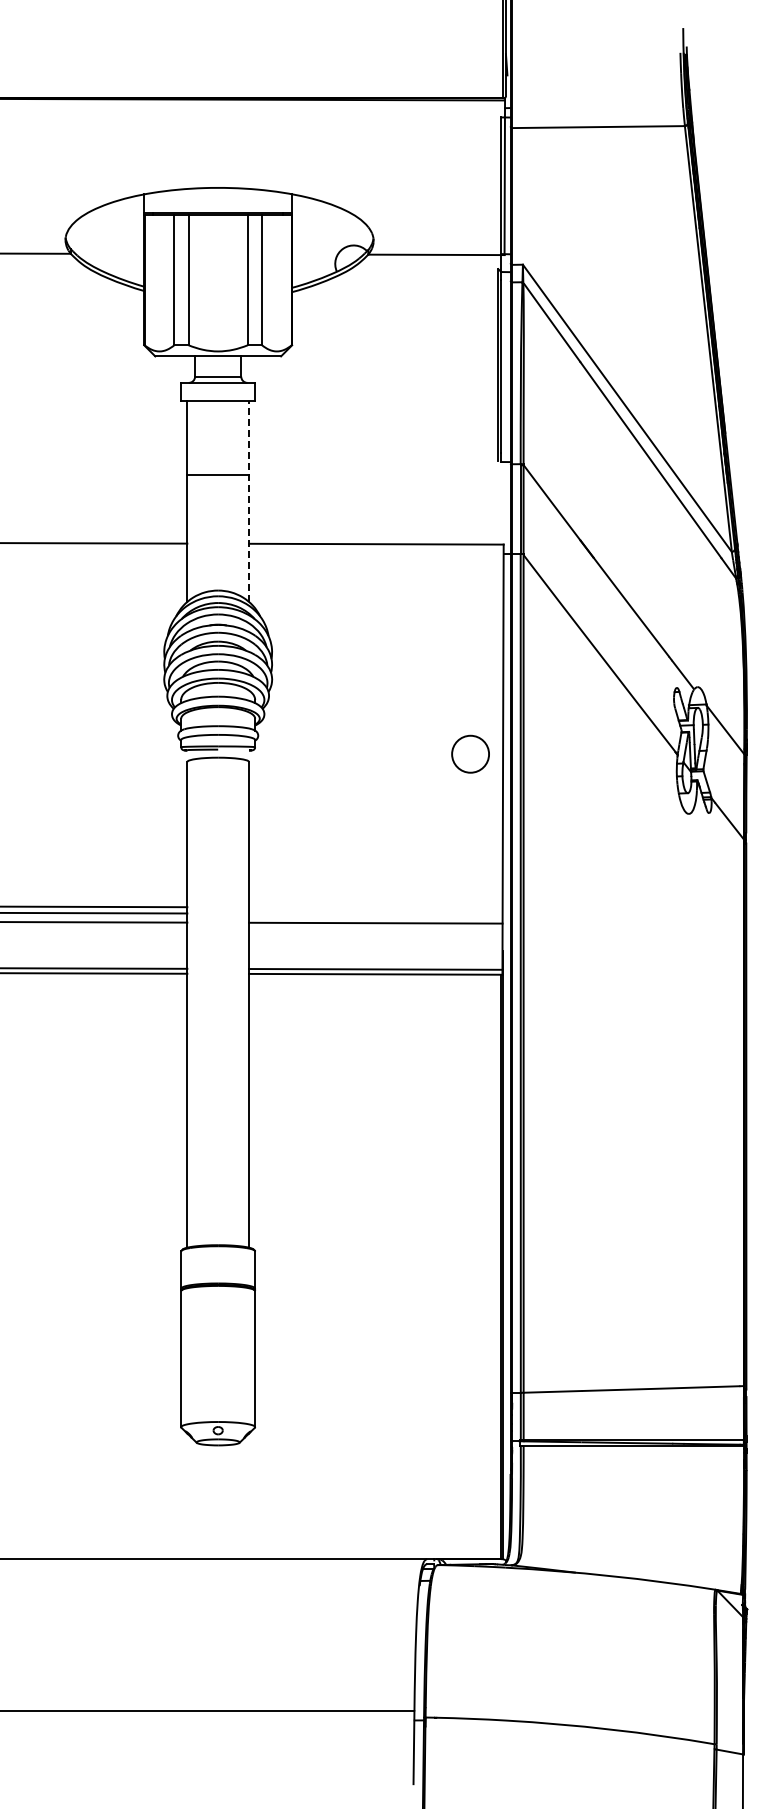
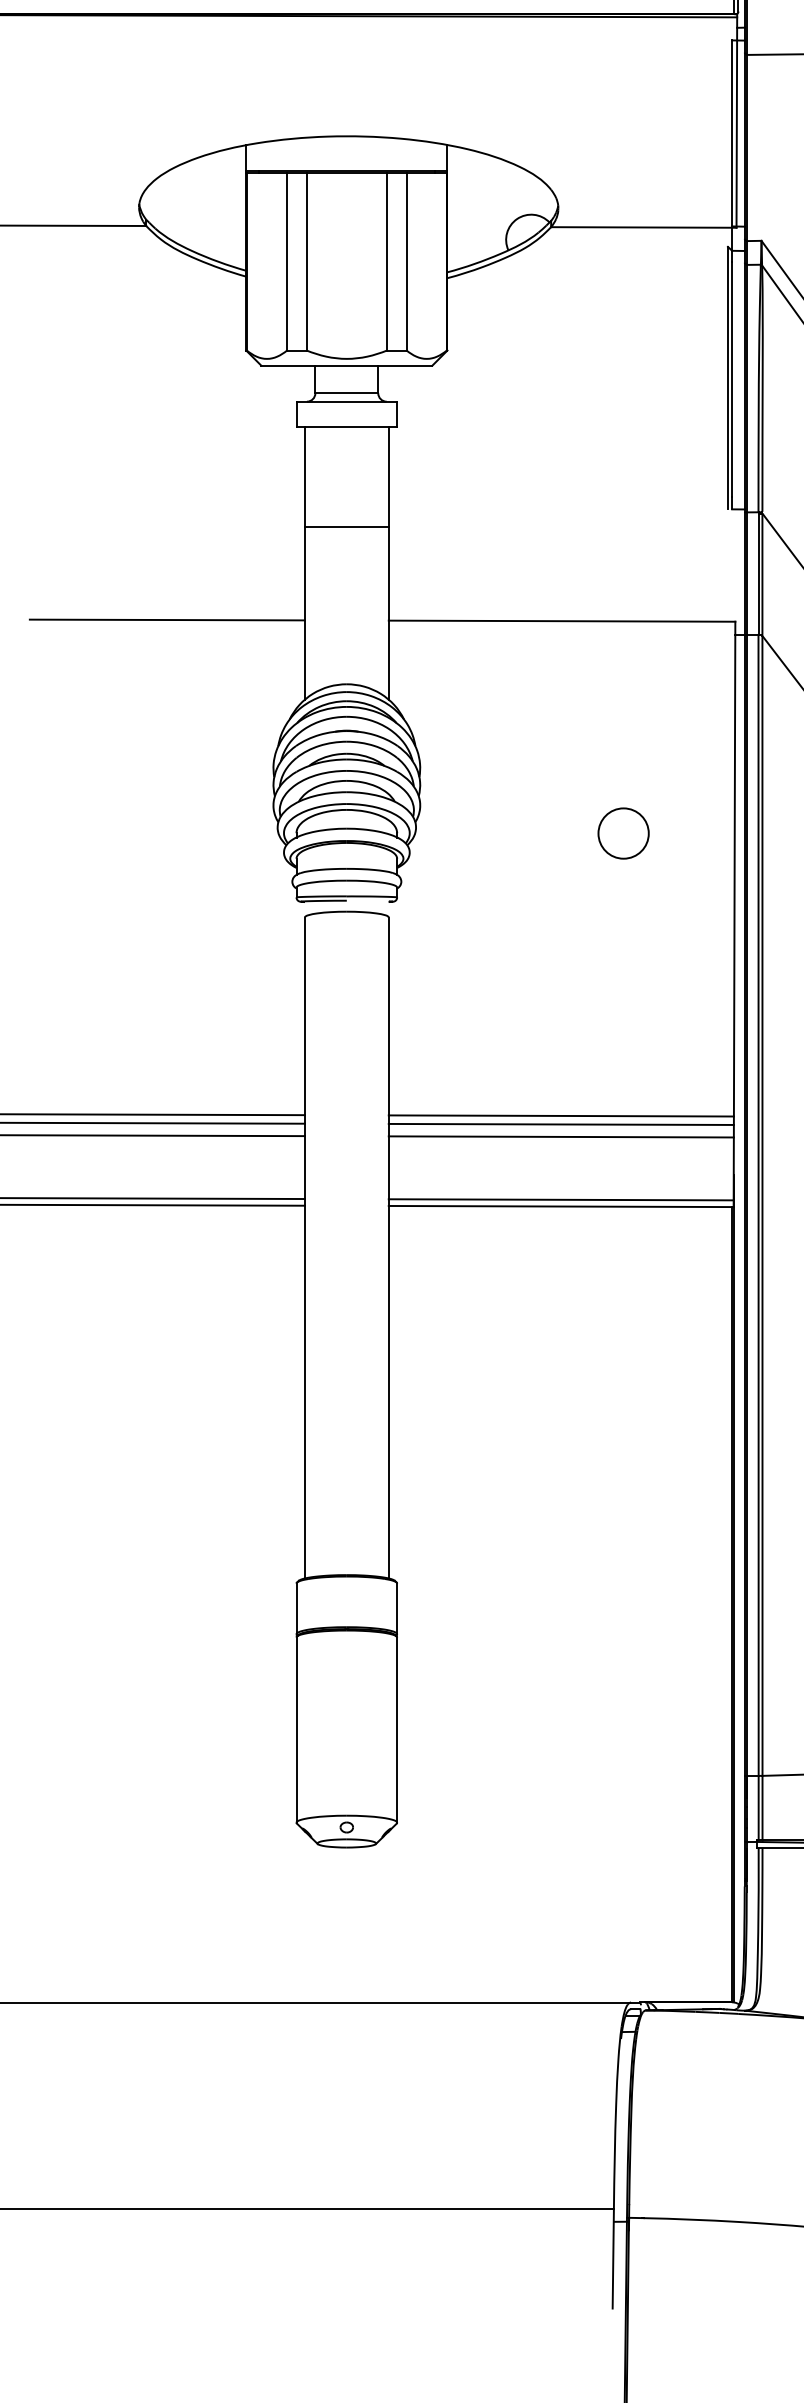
line: (248, 501) -> (388, 563), dashed -> solid
circle: (470, 753) -> (623, 832), moved
line: (375, 907) -> (560, 1115), added
line: (375, 913) -> (560, 1123), added

